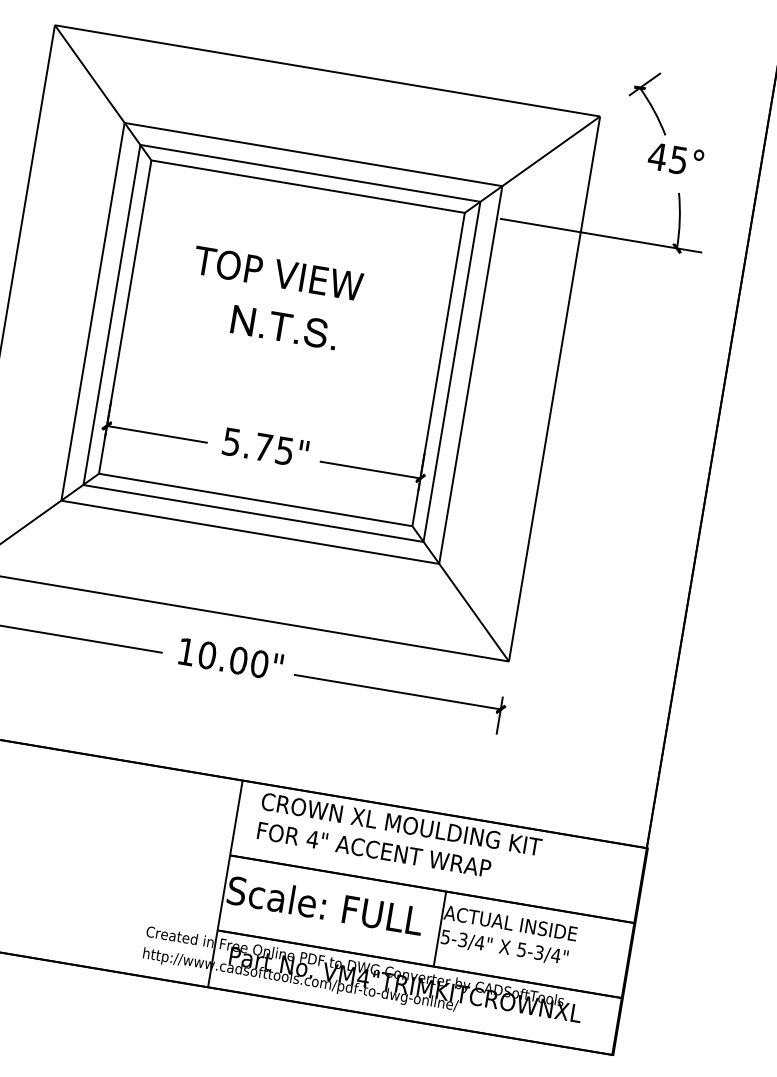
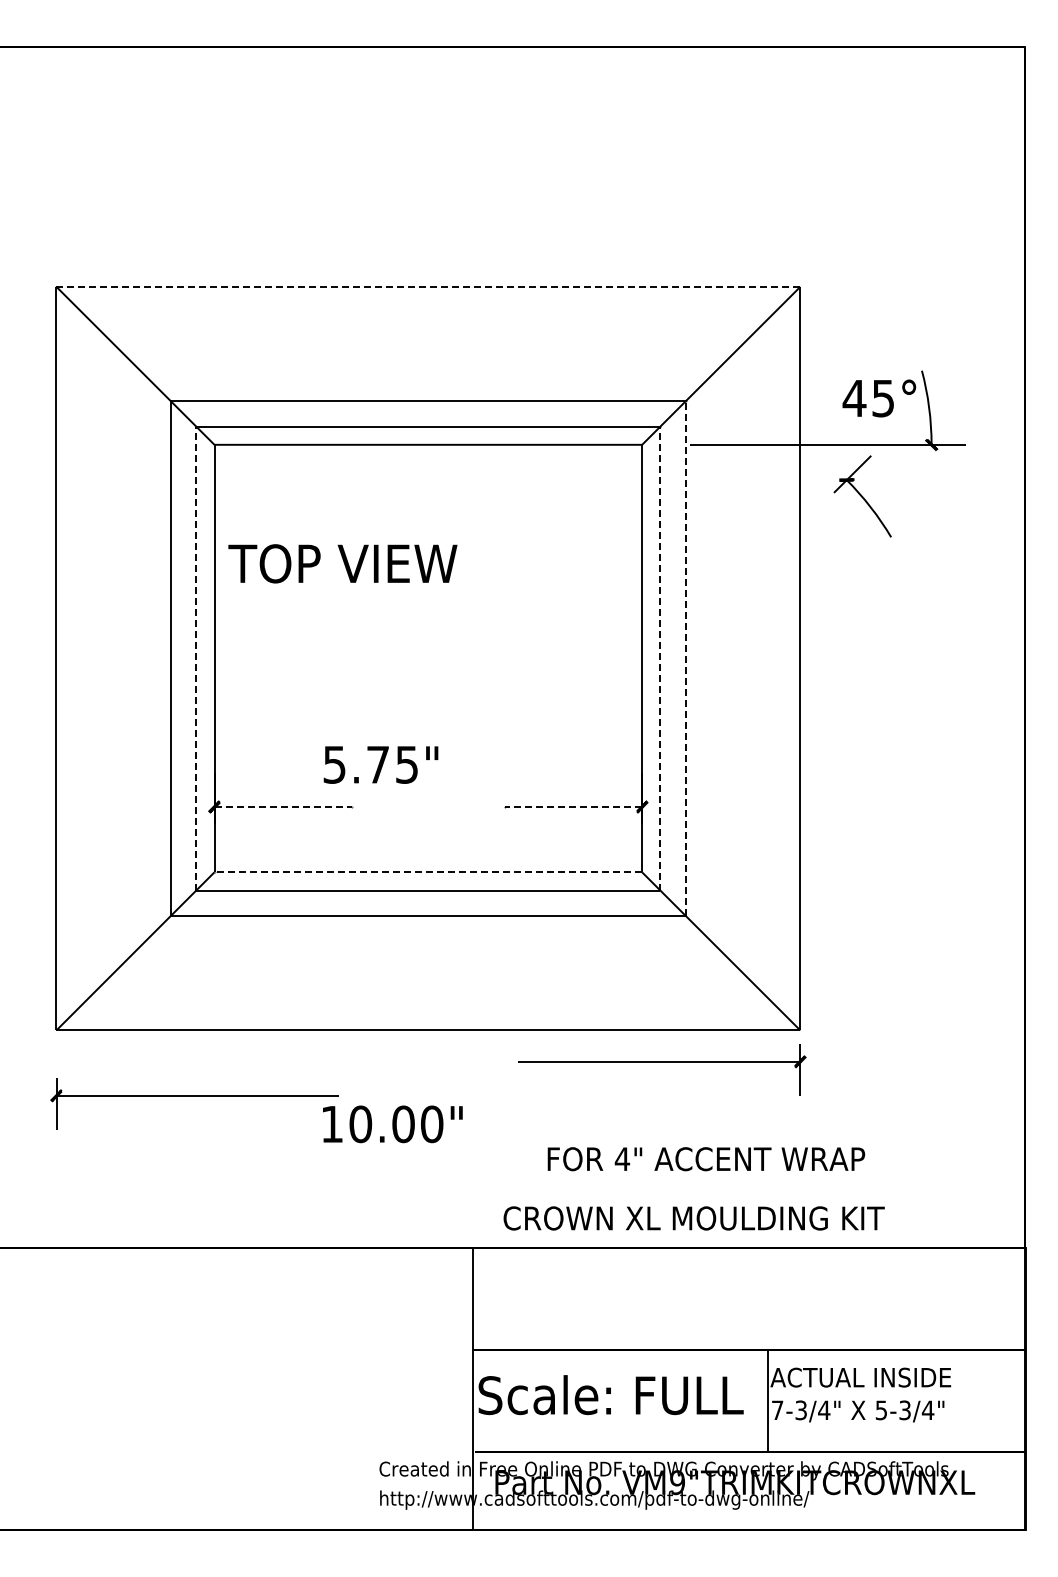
line: (326, 70) -> (427, 286), solid -> dashed
part: (649, 101) -> (862, 496), moved
text: (675, 159) -> (879, 398), moved
text: (277, 273) -> (342, 563), moved
line: (112, 314) -> (196, 658), solid -> dashed
part: (284, 327) -> (428, 636), removed
line: (452, 371) -> (660, 658), solid -> dashed
line: (471, 374) -> (686, 657), solid -> dashed
line: (158, 434) -> (284, 807), solid -> dashed
text: (265, 447) -> (380, 764), moved
line: (369, 470) -> (572, 807), solid -> dashed
line: (255, 500) -> (427, 872), solid -> dashed
text: (230, 659) -> (392, 1124), moved
part: (399, 693) -> (662, 1062), moved
text: (401, 824) -> (693, 1218), moved
text: (374, 849) -> (706, 1159), moved
text: (445, 937) -> (777, 1410), 5-3/4" -> 7-3/4"
text: (363, 977) -> (677, 1482), VM4"TRIMKITCROWNXL -> VM9"TRIMKITCROWNXL

